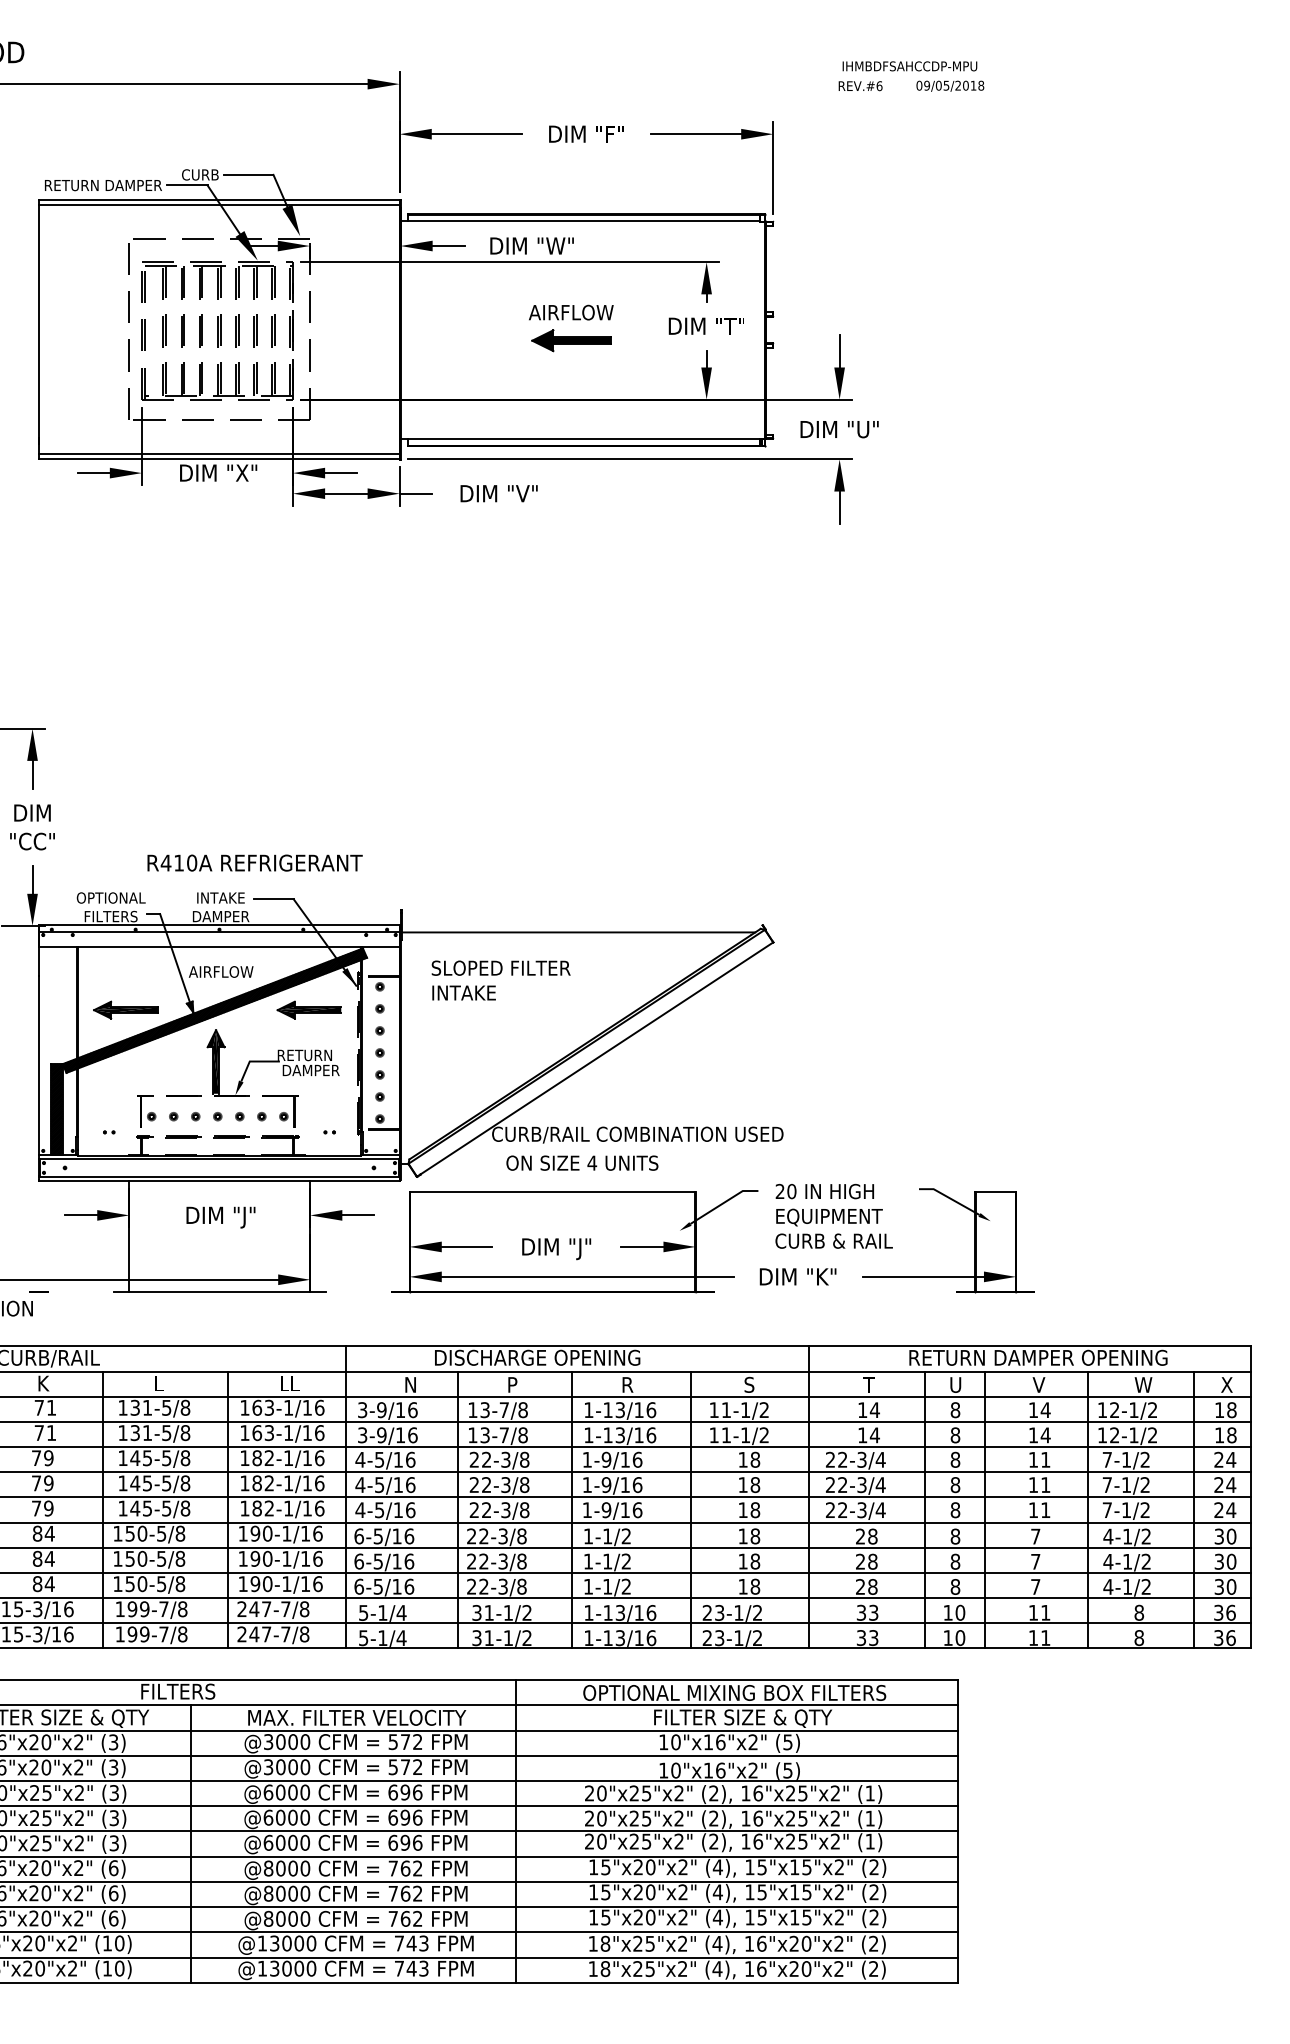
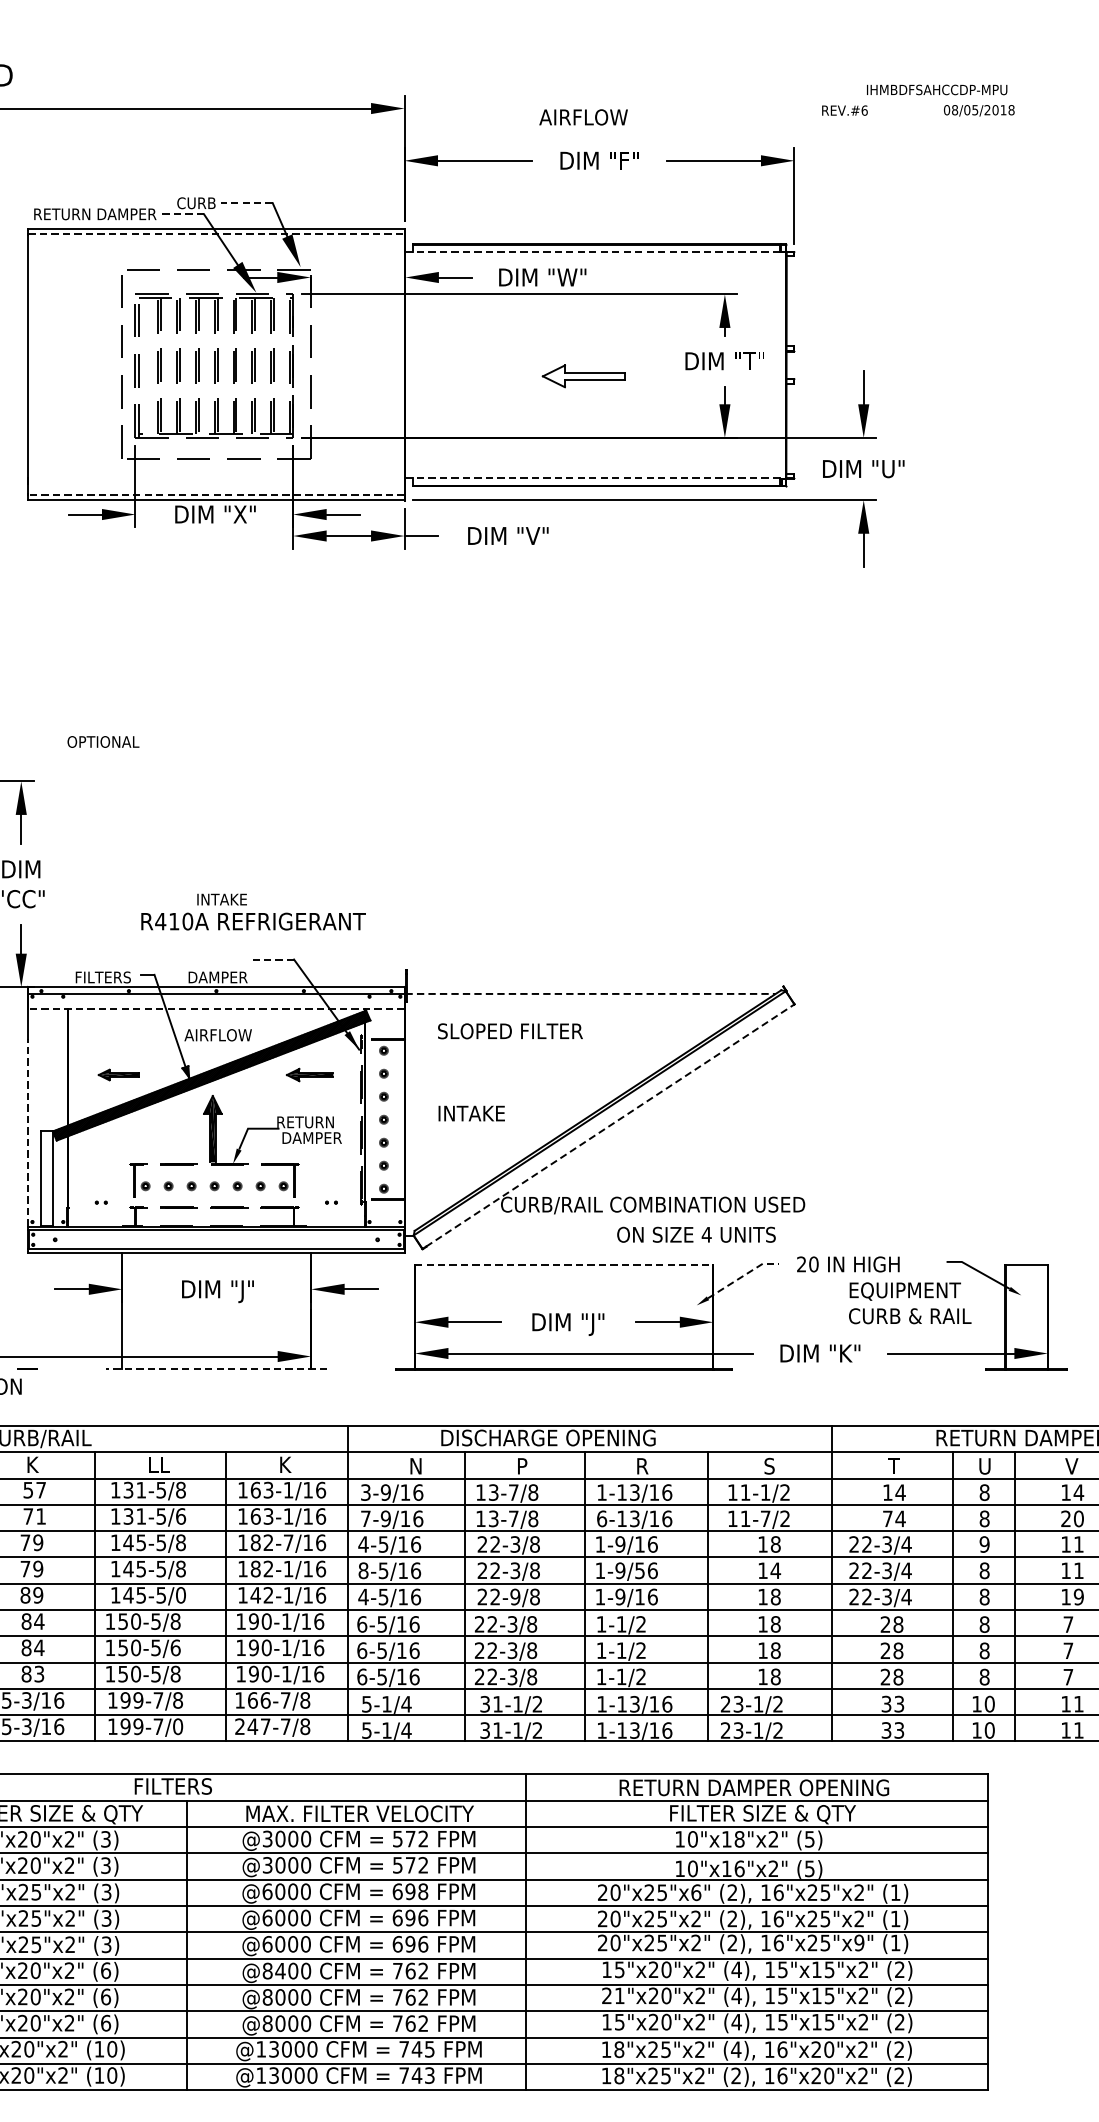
text: (927, 85) -> (955, 109), 09/05/2018 -> 08/05/2018
text: (860, 86) -> (844, 110), moved
line: (248, 174) -> (246, 202), solid -> dashed
line: (186, 185) -> (181, 214), solid -> dashed
line: (219, 204) -> (216, 234), solid -> dashed
line: (580, 221) -> (593, 251), solid -> dashed
text: (571, 312) -> (583, 117), moved
fill: (571, 340) -> (583, 376), removed
line: (580, 438) -> (593, 478), solid -> dashed
line: (219, 454) -> (216, 495), solid -> dashed
text: (110, 897) -> (102, 741), moved
text: (220, 897) -> (221, 899), moved
line: (274, 899) -> (273, 959), solid -> dashed
line: (578, 932) -> (591, 994), solid -> dashed
line: (219, 946) -> (216, 1008), solid -> dashed
text: (463, 992) -> (471, 1113), moved
part: (125, 1009) -> (118, 1074), size x0.6
part: (308, 1009) -> (309, 1074), size x0.7
line: (597, 1058) -> (610, 1125), solid -> dashed
line: (38, 1065) -> (27, 1132), solid -> dashed
hatch: (56, 1109) -> (46, 1178), removed
text: (582, 1162) -> (696, 1234), moved
line: (552, 1192) -> (564, 1265), solid -> dashed
line: (724, 1202) -> (743, 1275), solid -> dashed
text: (833, 1228) -> (909, 1303), moved
line: (219, 1291) -> (216, 1368), solid -> dashed
text: (170, 1383) -> (165, 1464), L -> LL
text: (289, 1383) -> (289, 1464), LL -> K
text: (45, 1407) -> (34, 1489), 71 -> 57
text: (185, 1432) -> (180, 1515), 131-5/8 -> 131-5/6
text: (362, 1435) -> (365, 1519), 3-9/16 -> 7-9/16
text: (588, 1435) -> (601, 1519), 1-13/16 -> 6-13/16
text: (745, 1435) -> (765, 1519), 11-1/2 -> 11-7/2
text: (862, 1435) -> (887, 1519), 14 -> 74
text: (1039, 1435) -> (1072, 1519), 14 -> 20
text: (288, 1457) -> (288, 1542), 182-1/16 -> 182-7/16
text: (955, 1459) -> (984, 1544), 8 -> 9
text: (360, 1485) -> (363, 1571), 4-5/16 -> 8-5/16
text: (624, 1485) -> (639, 1571), 1-9/16 -> 1-9/56
text: (755, 1485) -> (775, 1571), 18 -> 14
text: (36, 1508) -> (25, 1595), 79 -> 89
text: (185, 1508) -> (180, 1595), 145-5/8 -> 145-5/0
text: (257, 1508) -> (256, 1595), 182-1/16 -> 142-1/16
text: (505, 1510) -> (514, 1597), 22-3/8 -> 22-9/8
text: (1045, 1510) -> (1078, 1597), 11 -> 19
text: (180, 1558) -> (175, 1647), 150-5/8 -> 150-5/6
text: (49, 1584) -> (38, 1674), 84 -> 83
text: (254, 1609) -> (252, 1700), 247-7/8 -> 166-7/8
text: (182, 1634) -> (177, 1726), 199-7/8 -> 199-7/0
text: (734, 1692) -> (753, 1787), OPTIONAL MIXING BOX FILTERS -> RETURN DAMPER OPENING
text: (720, 1742) -> (739, 1839), 10"x16"x2" -> 10"x18"x2"
text: (417, 1792) -> (423, 1891), 696 -> 698
text: (679, 1793) -> (696, 1892), 20"x25"x2" -> 20"x25"x6"
text: (835, 1841) -> (859, 1942), 16"x25"x2" -> 16"x25"x9"
text: (280, 1868) -> (280, 1971), @8000 -> @8400
text: (599, 1892) -> (613, 1996), 15"x20"x2" -> 21"x20"x2"
text: (423, 1942) -> (429, 2048), 743 -> 745
text: (717, 1968) -> (736, 2075), (4), -> (2),

